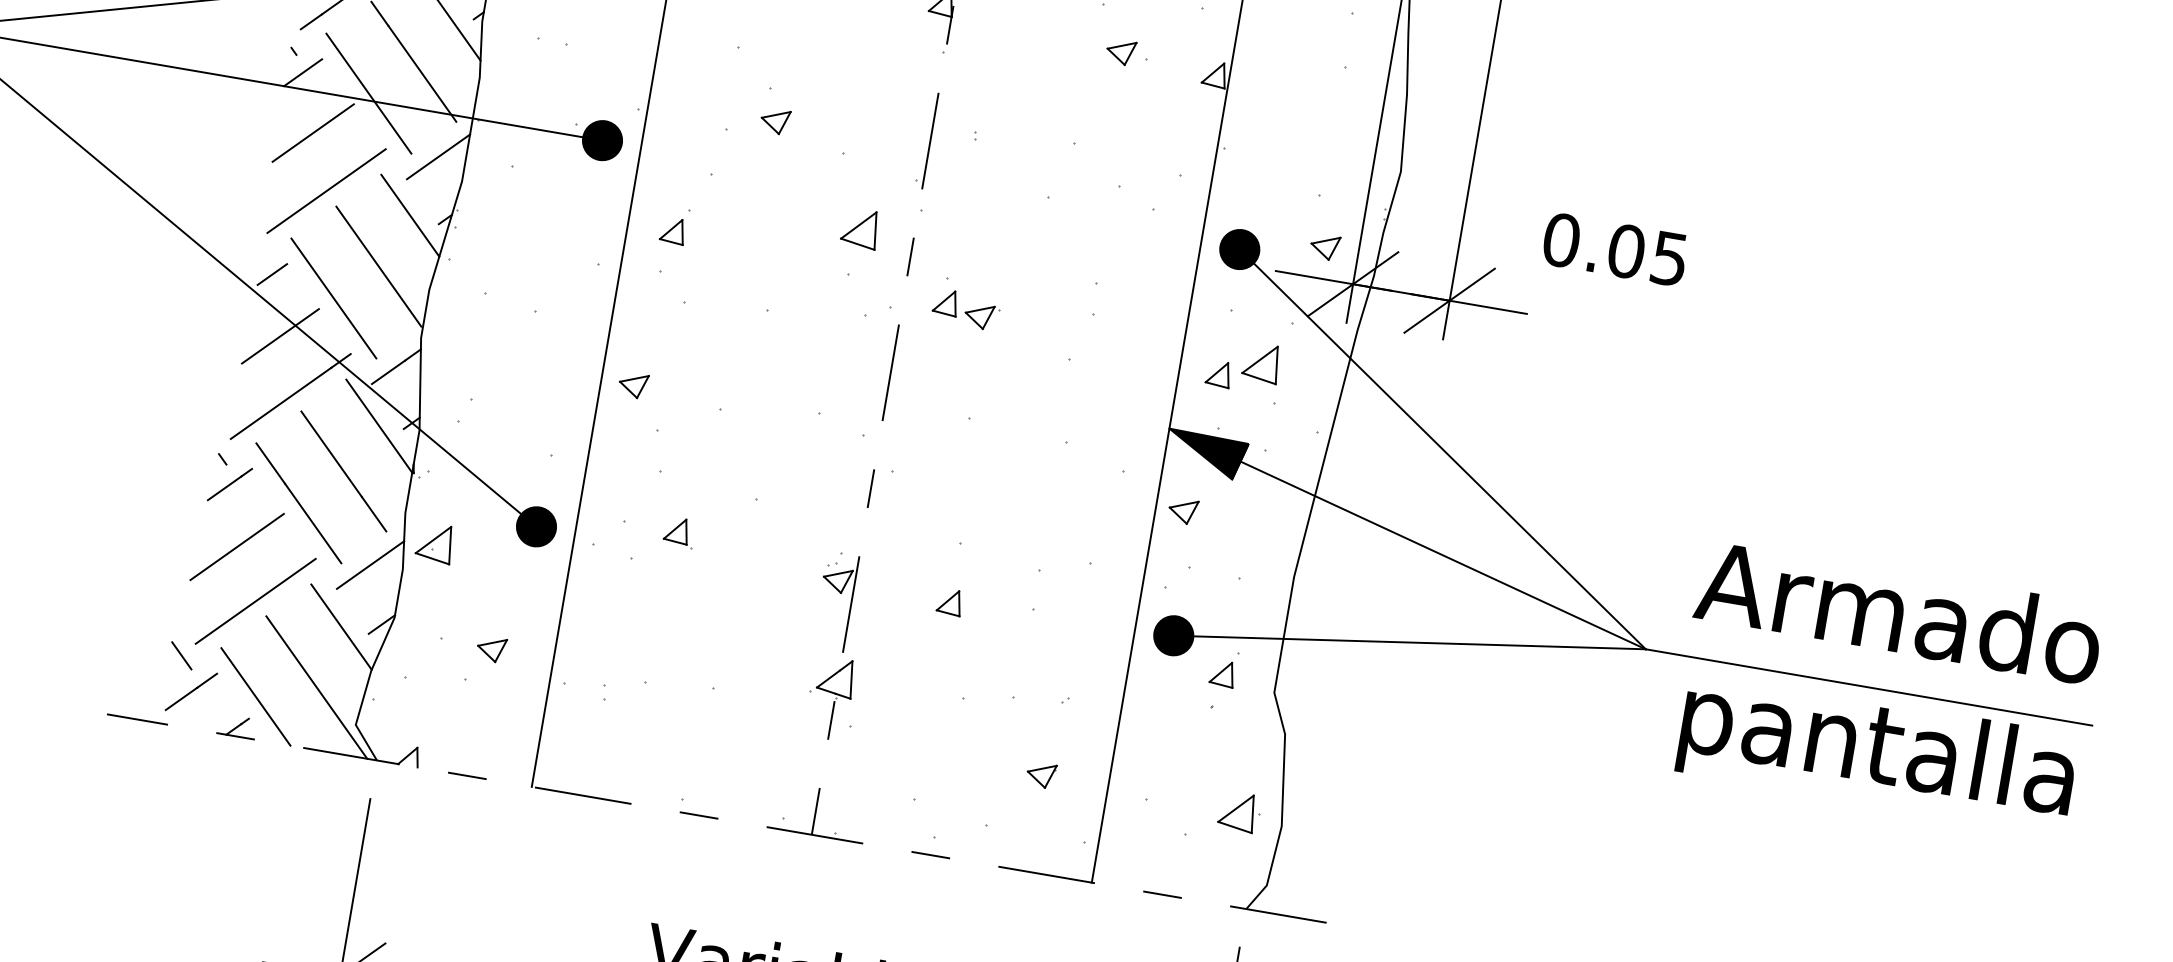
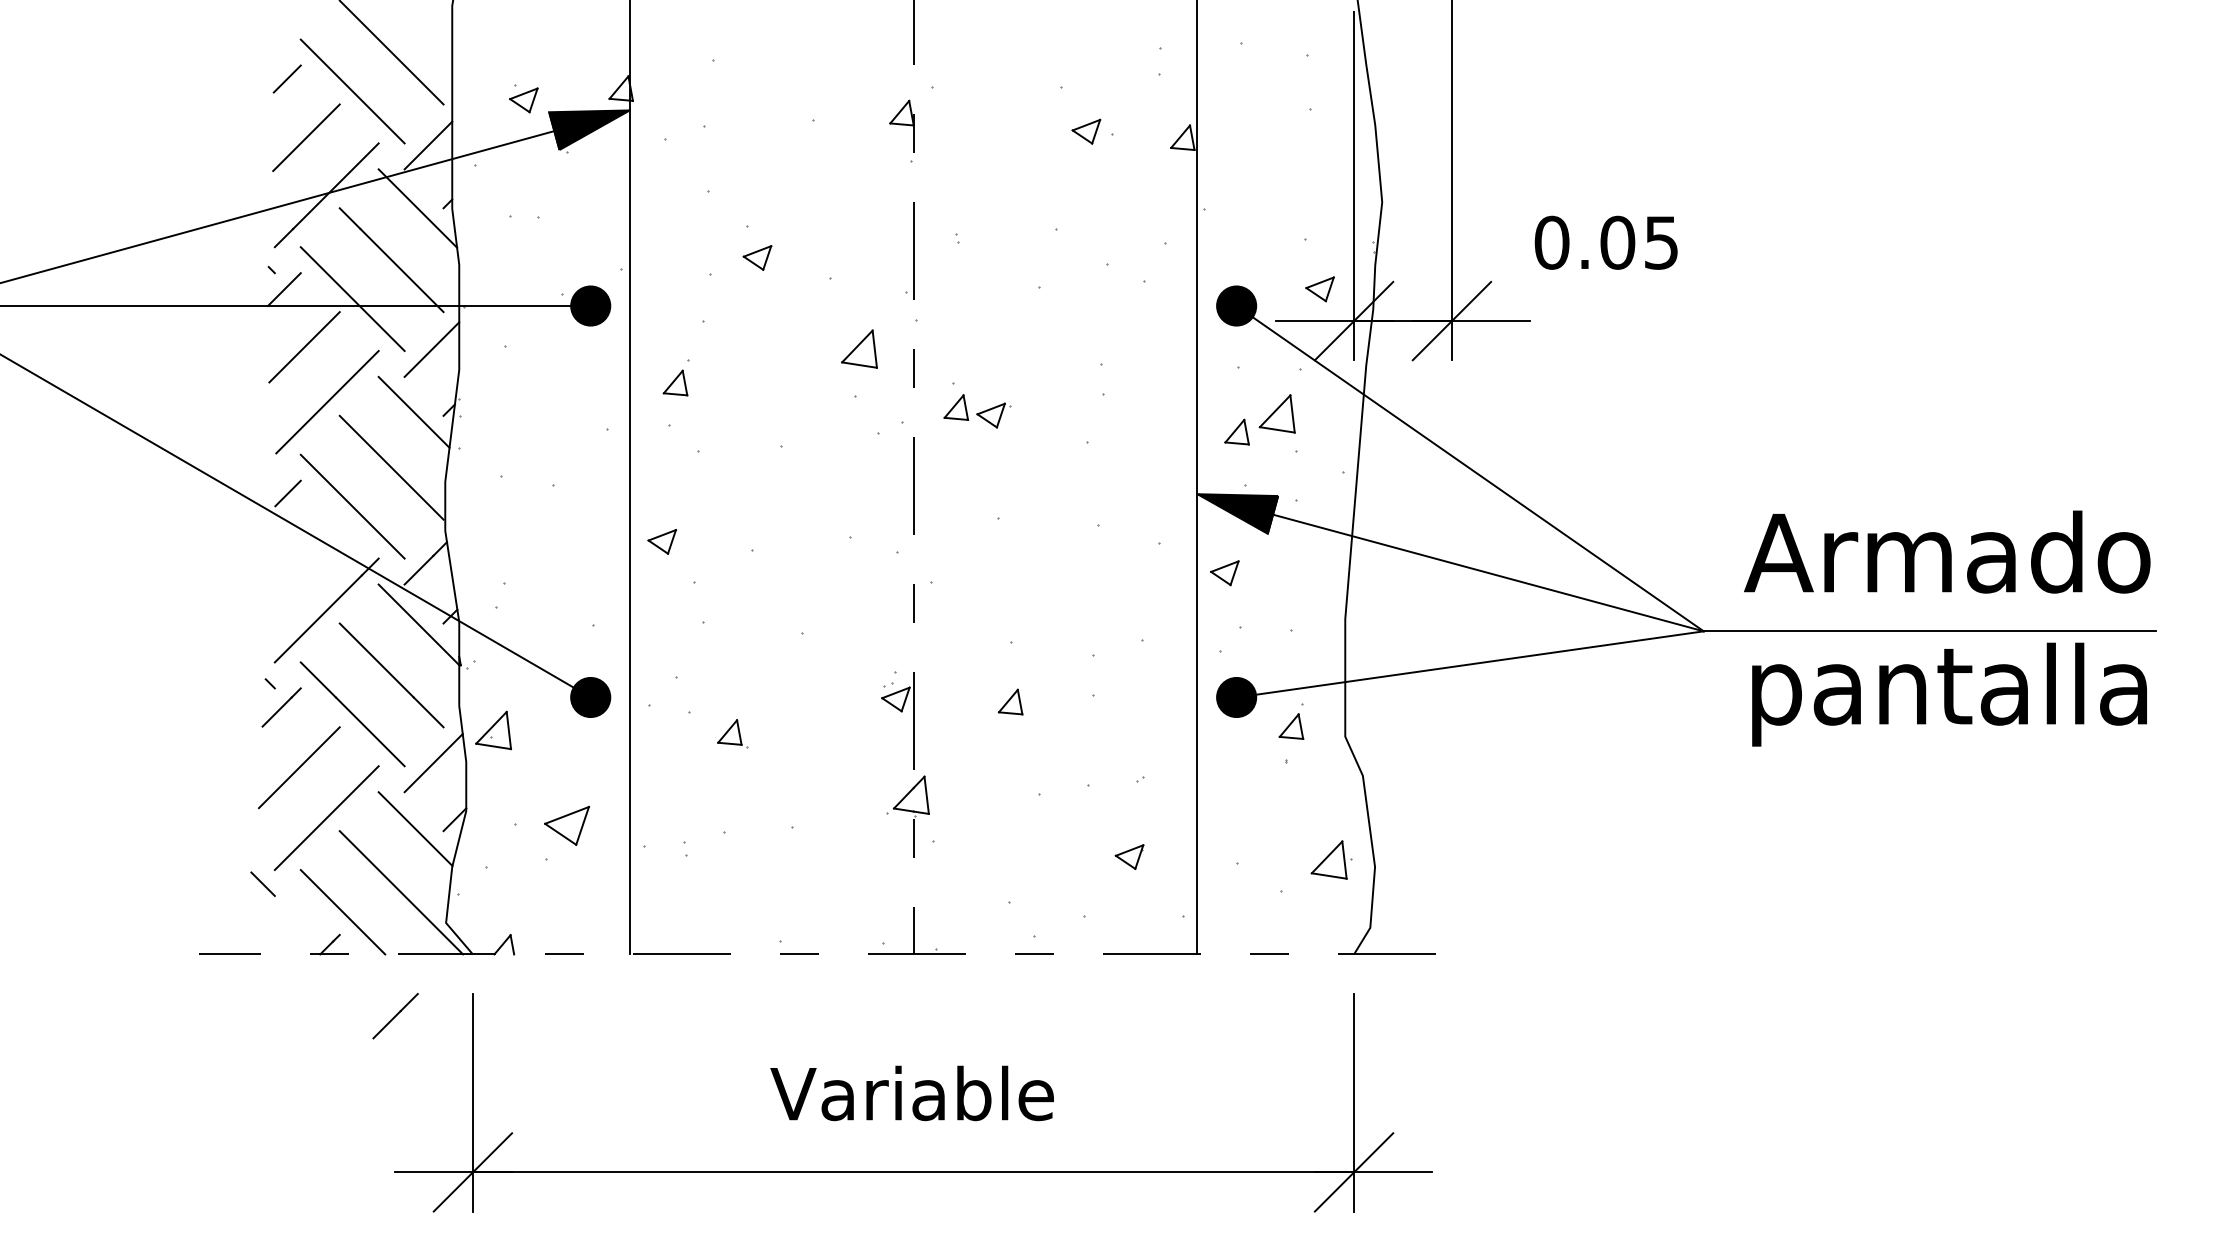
line: (280, 335) -> (306, 552), removed
part: (679, 532) -> (732, 733), moved
part: (491, 649) -> (566, 825), size x1.6
line: (191, 691) -> (395, 1015), moved

